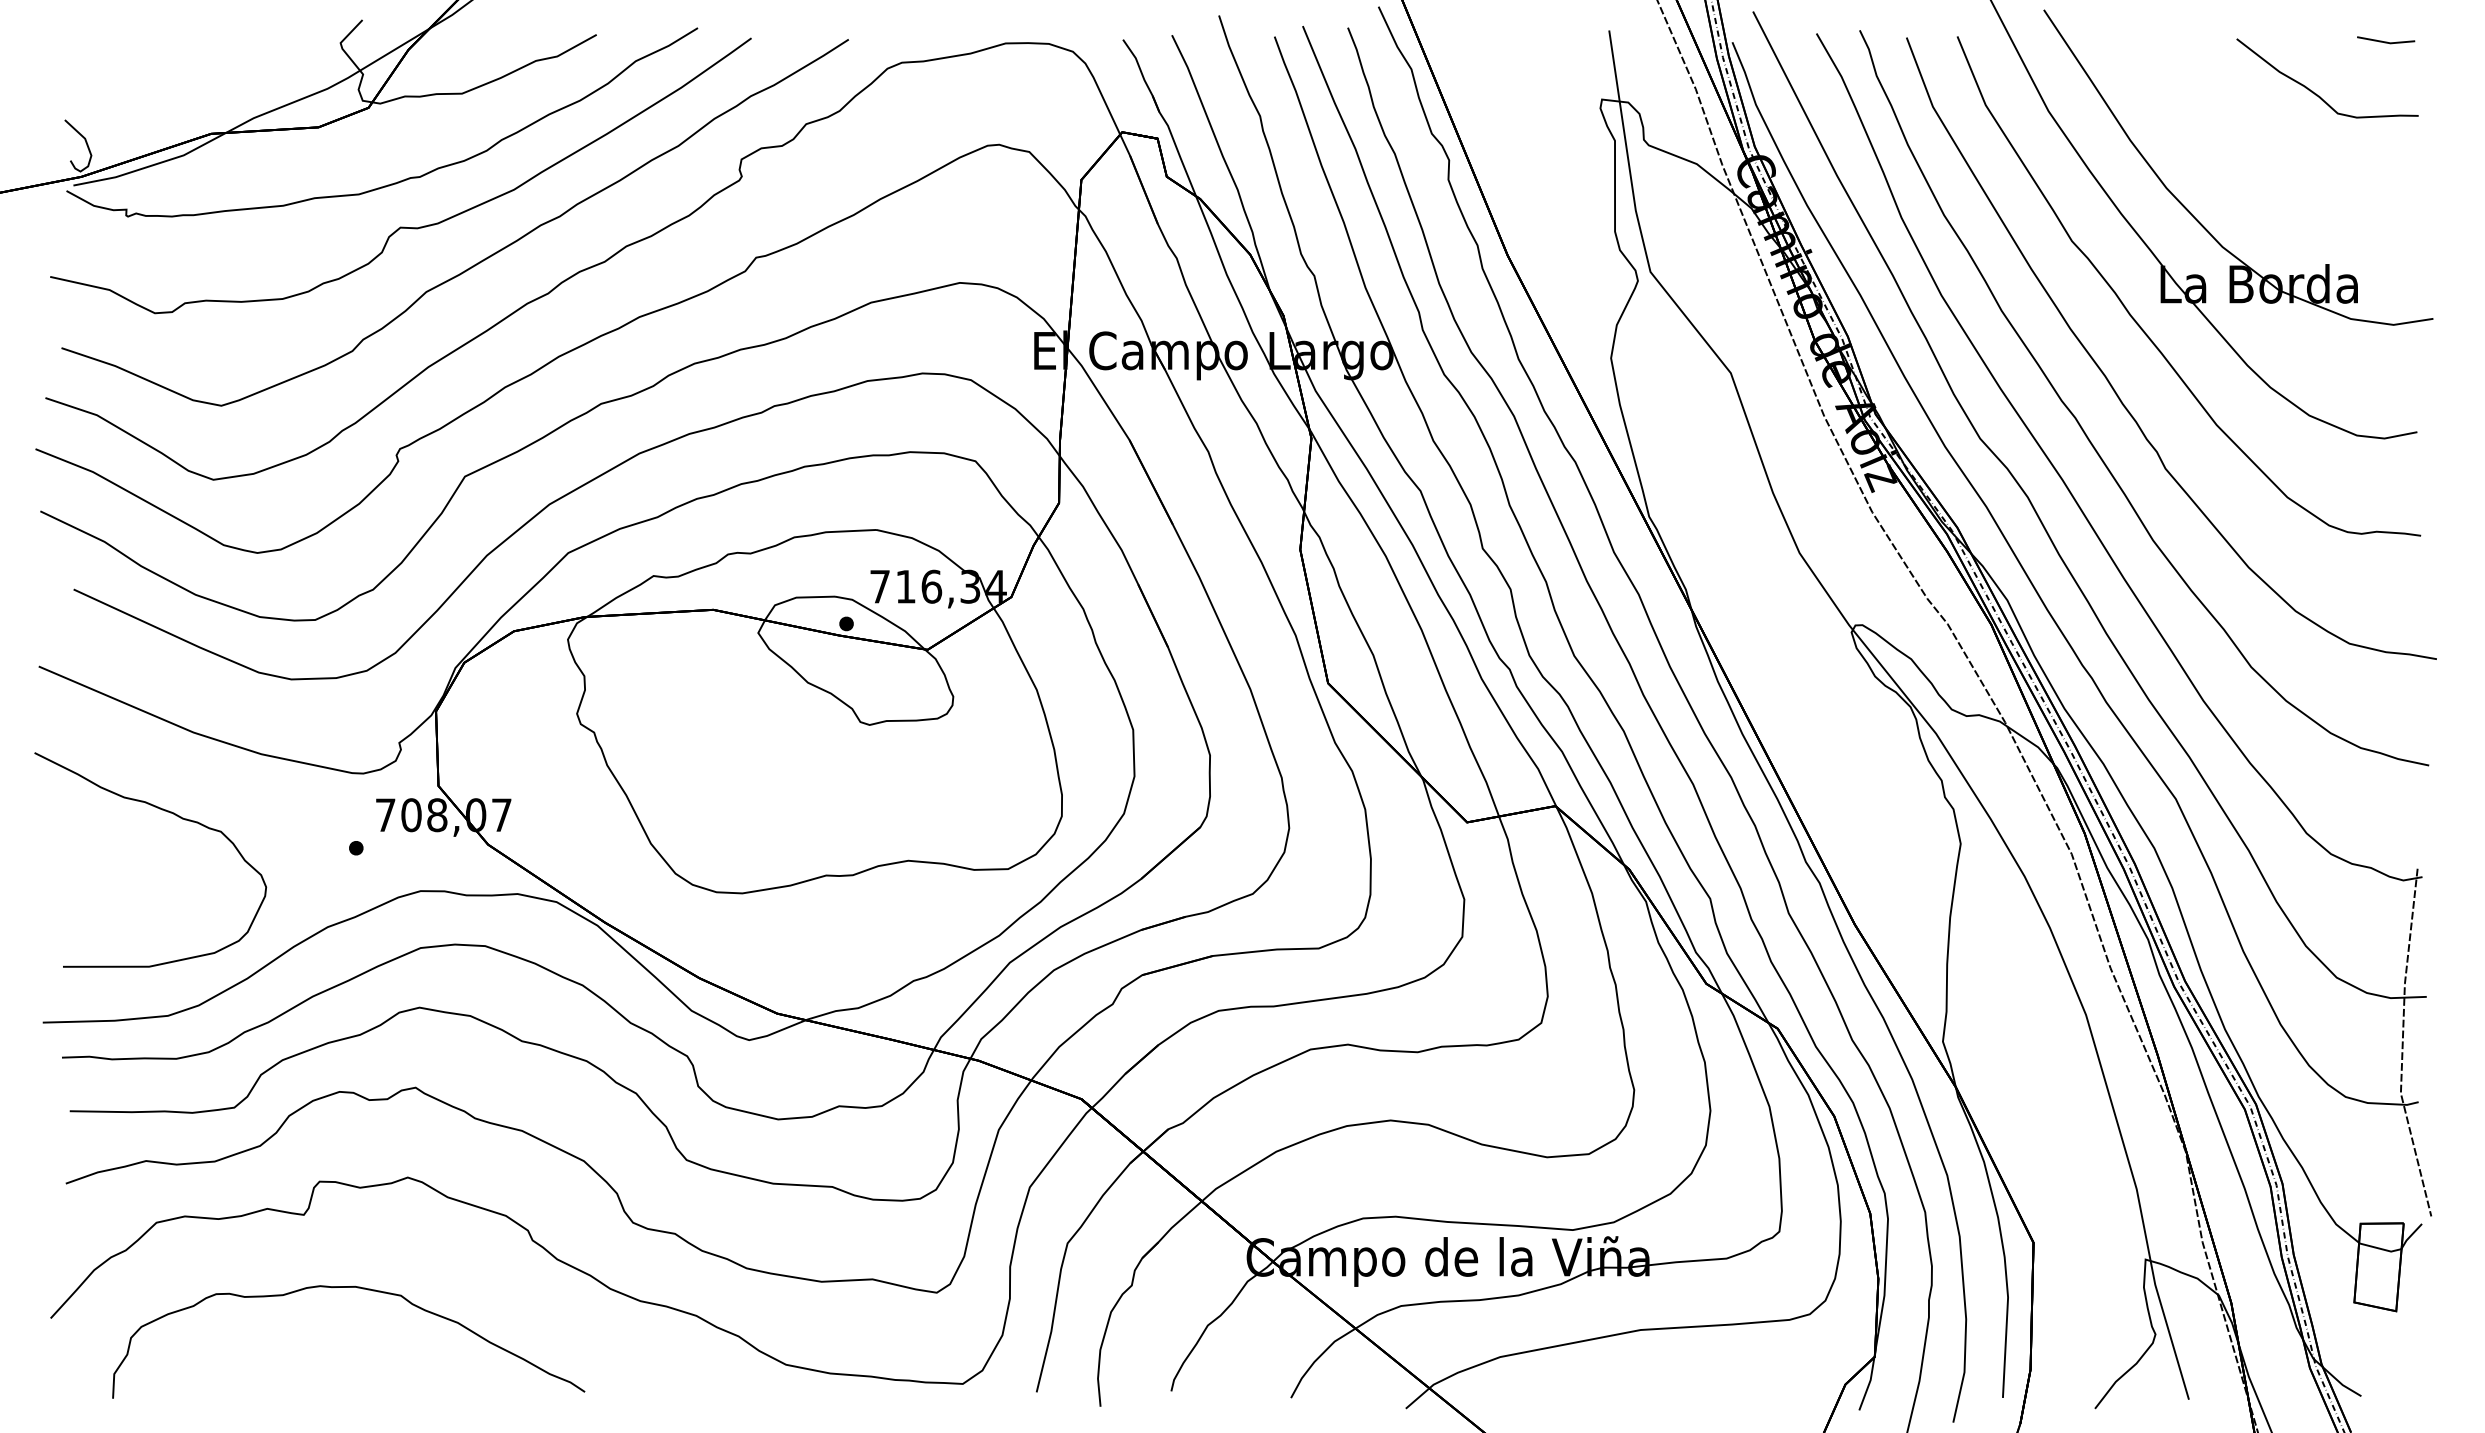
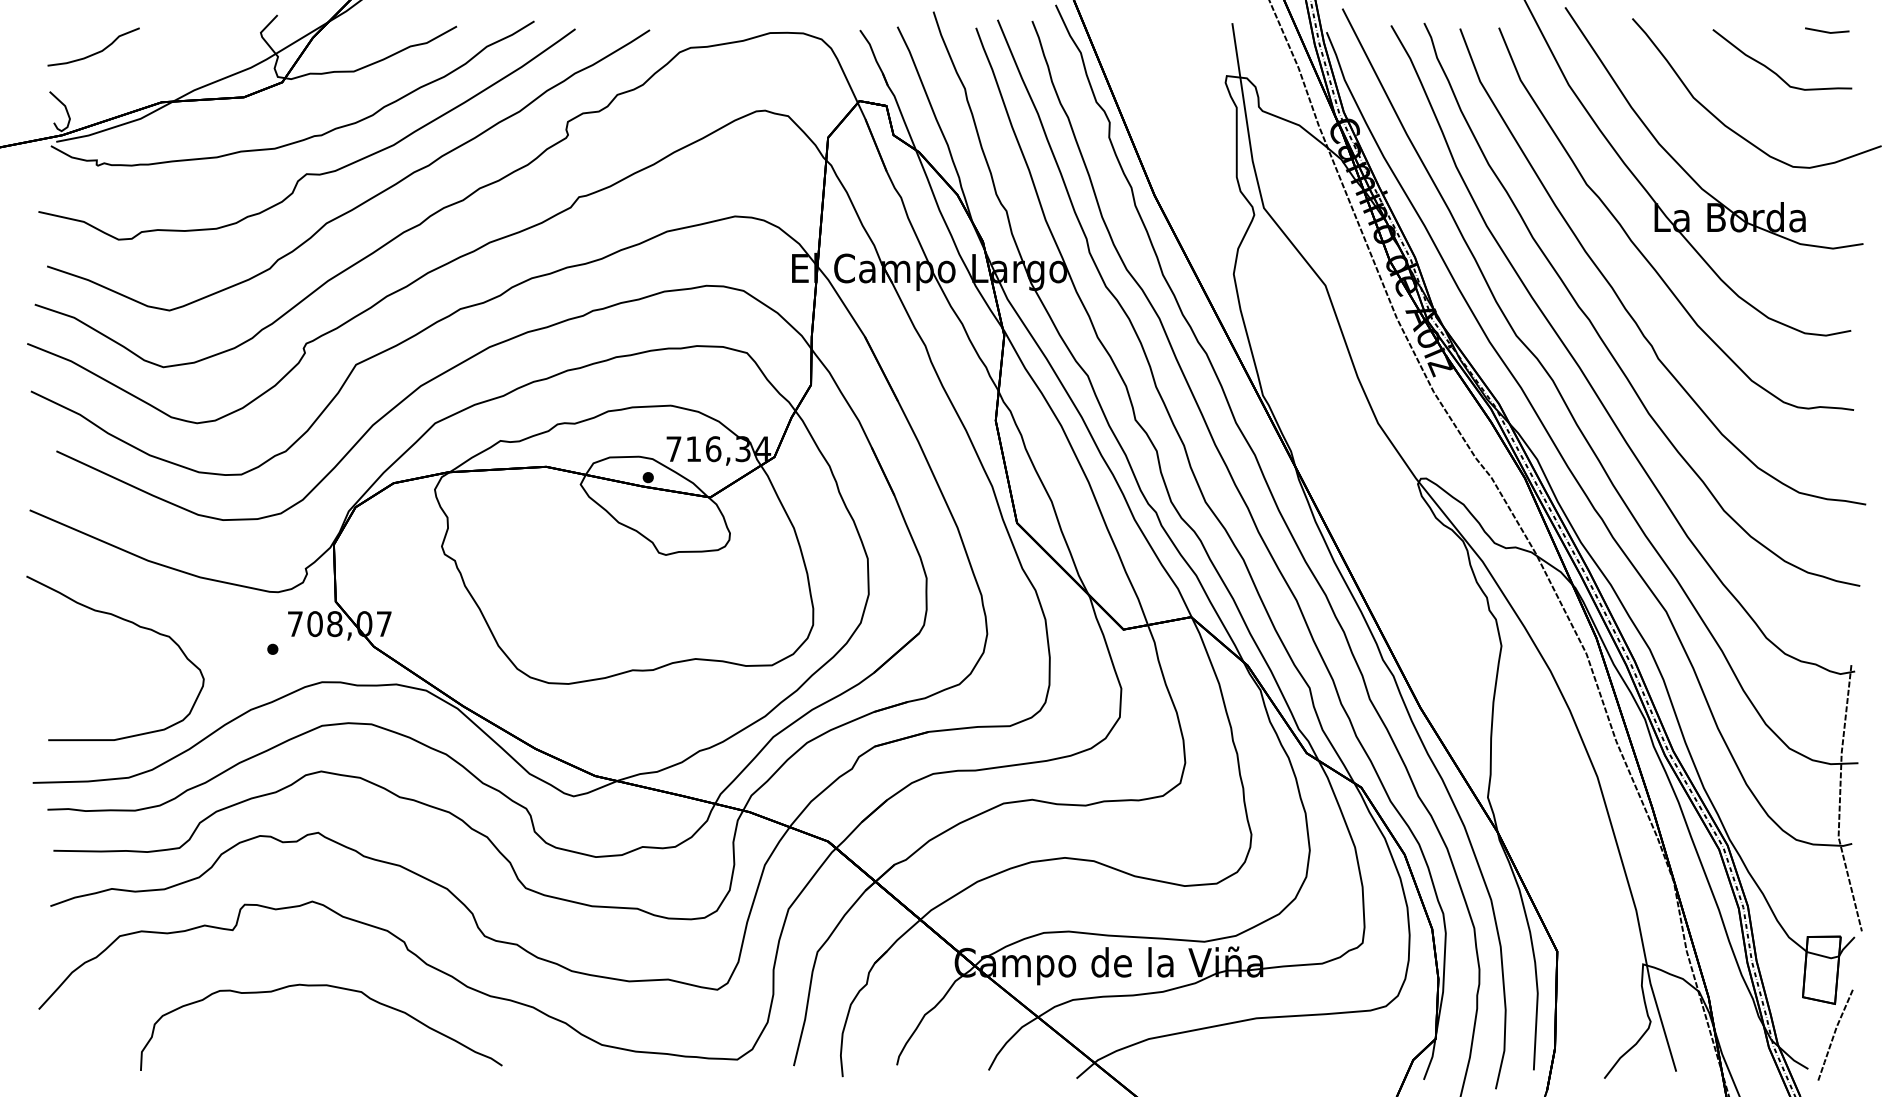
curve: (126, 68) -> (96, 52), added
curve: (2262, 169) -> (1732, 129), added
curve: (357, 1288) -> (328, 986), moved
line: (2396, 1349) -> (1835, 1033), added

